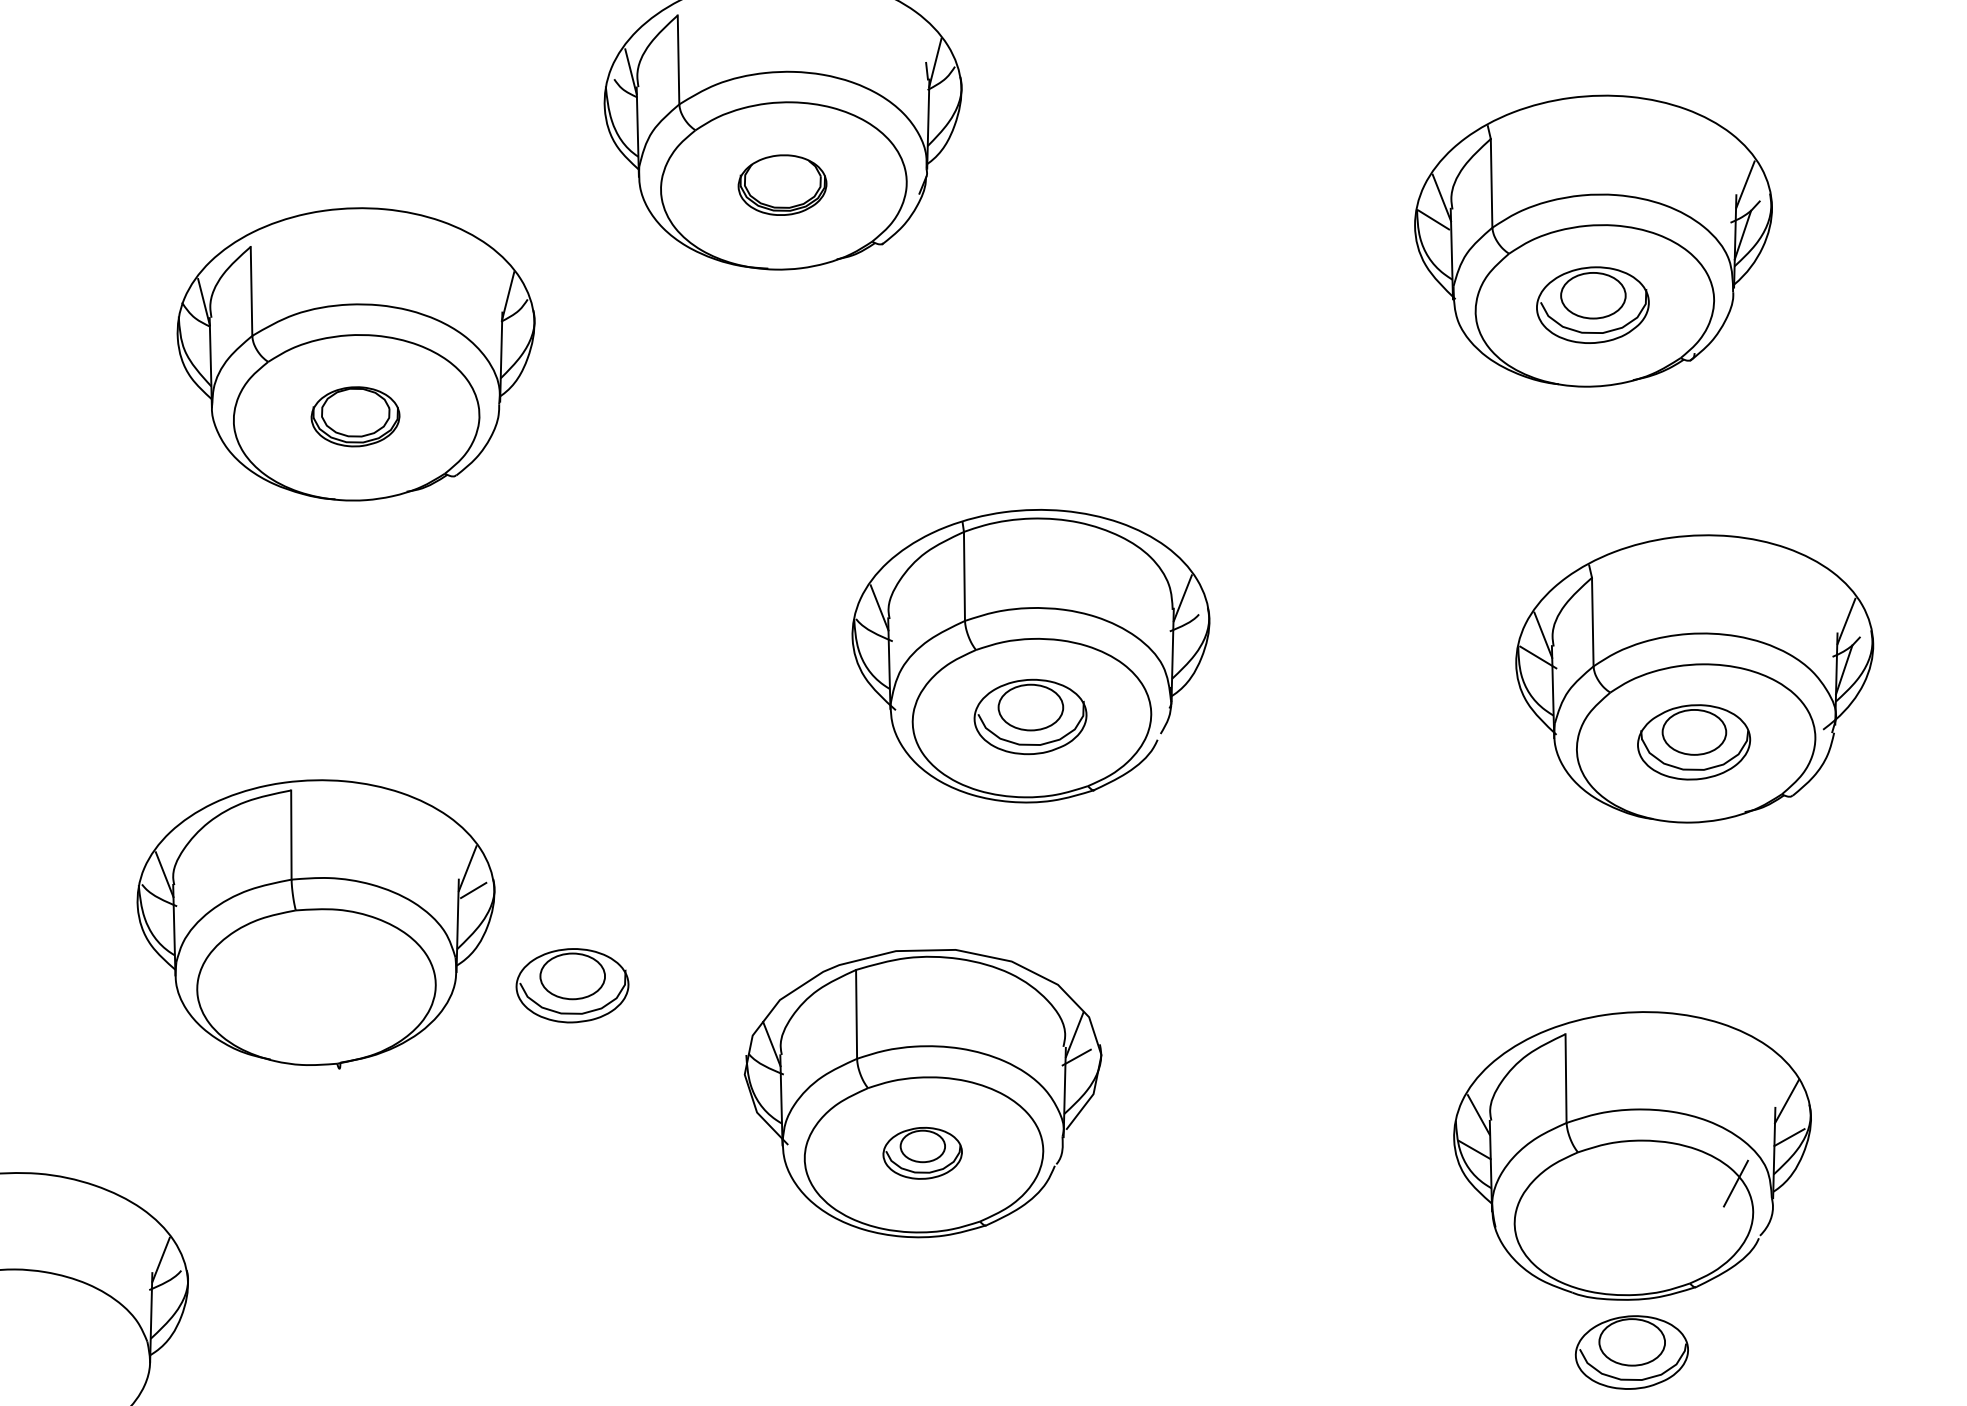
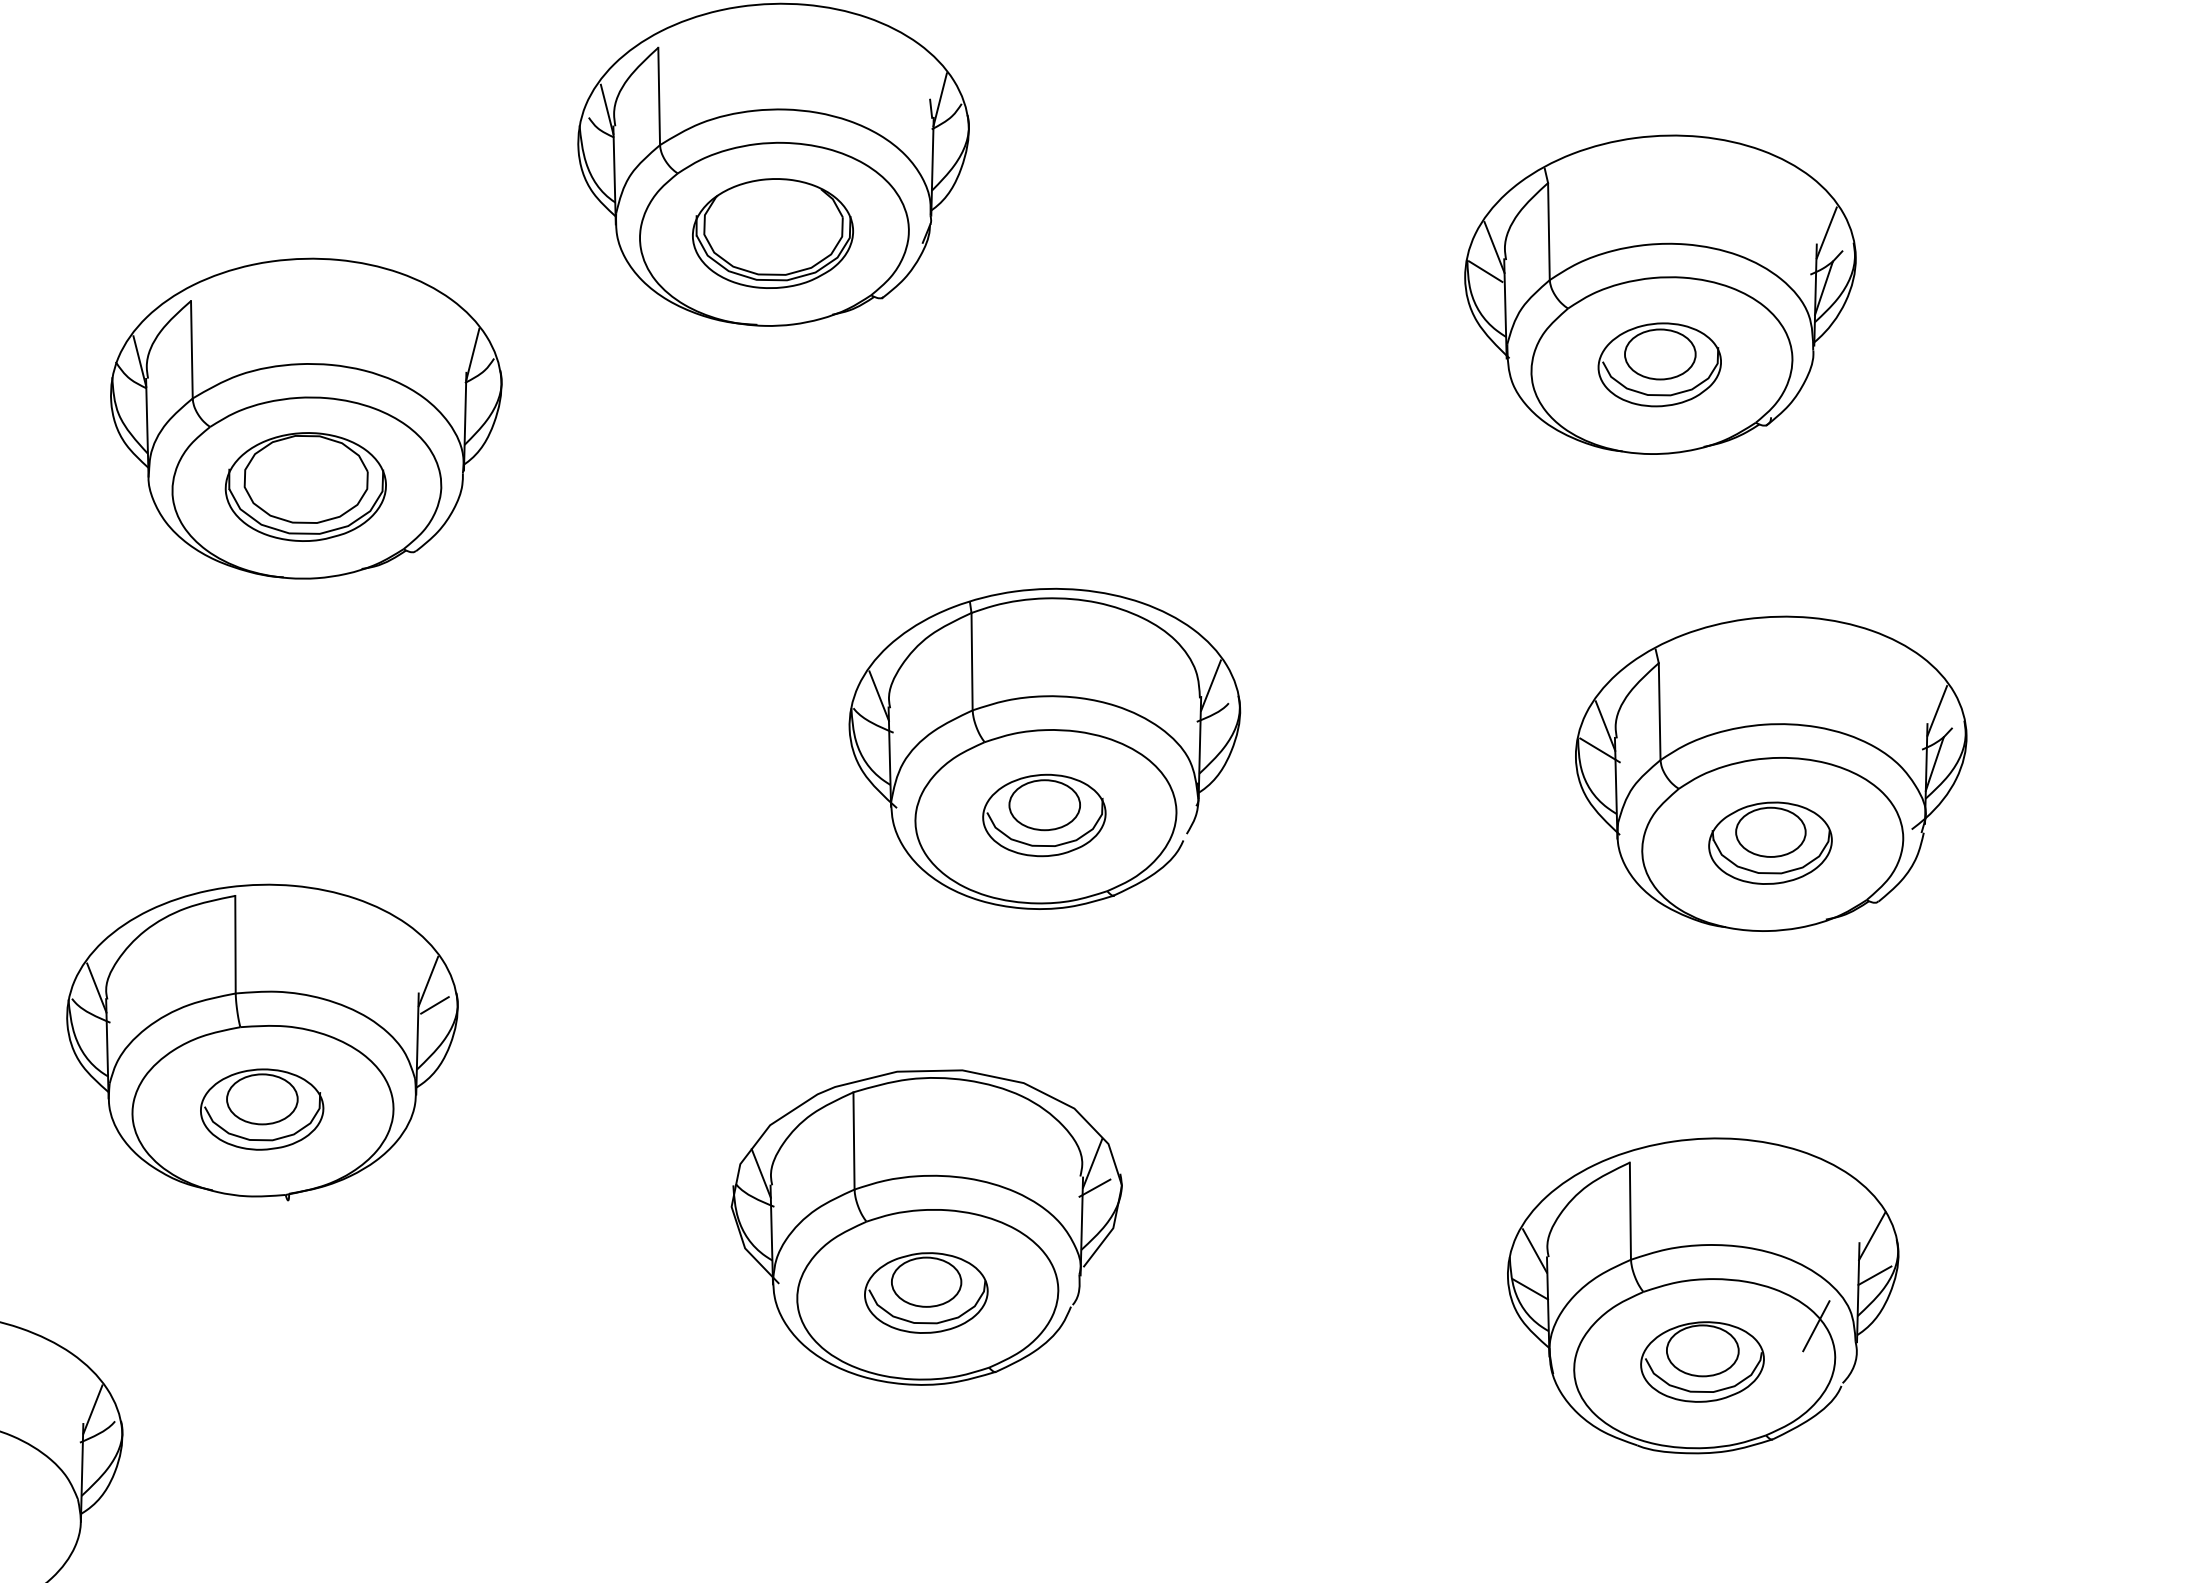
part: (782, 185) -> (772, 233), size x1.67
part: (355, 416) -> (305, 486), size x1.67
part: (572, 985) -> (262, 1109), moved
part: (922, 1152) -> (926, 1292), size x1.43
part: (1631, 1352) -> (1702, 1361), moved

